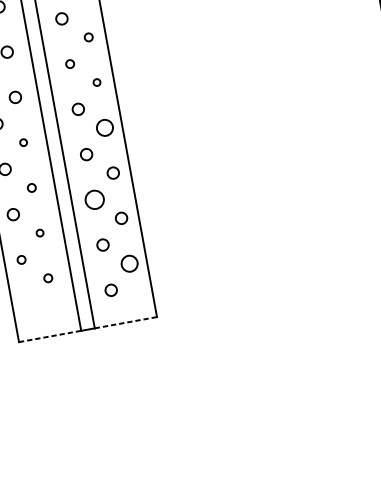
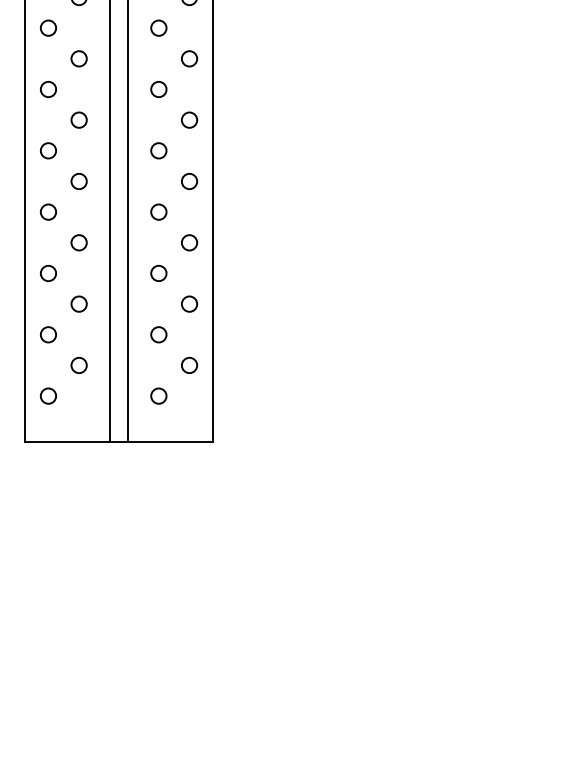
circle: (88, 37) -> (189, 58), size x1.43
circle: (69, 64) -> (158, 89), size x1.43
circle: (96, 82) -> (189, 119), size x1.67
circle: (105, 127) -> (189, 181), size x0.71
circle: (23, 142) -> (78, 181), size x1.67
circle: (31, 187) -> (78, 242), size x1.43
circle: (94, 199) -> (158, 273), size x0.62
circle: (39, 232) -> (78, 303), size x1.67
circle: (21, 259) -> (48, 334), size x1.43
circle: (129, 262) -> (189, 364), size x0.71
circle: (47, 277) -> (78, 364), size x1.43
circle: (29, 304) -> (48, 395), added
line: (126, 322) -> (170, 442), dashed -> solid
line: (50, 336) -> (68, 442), dashed -> solid

